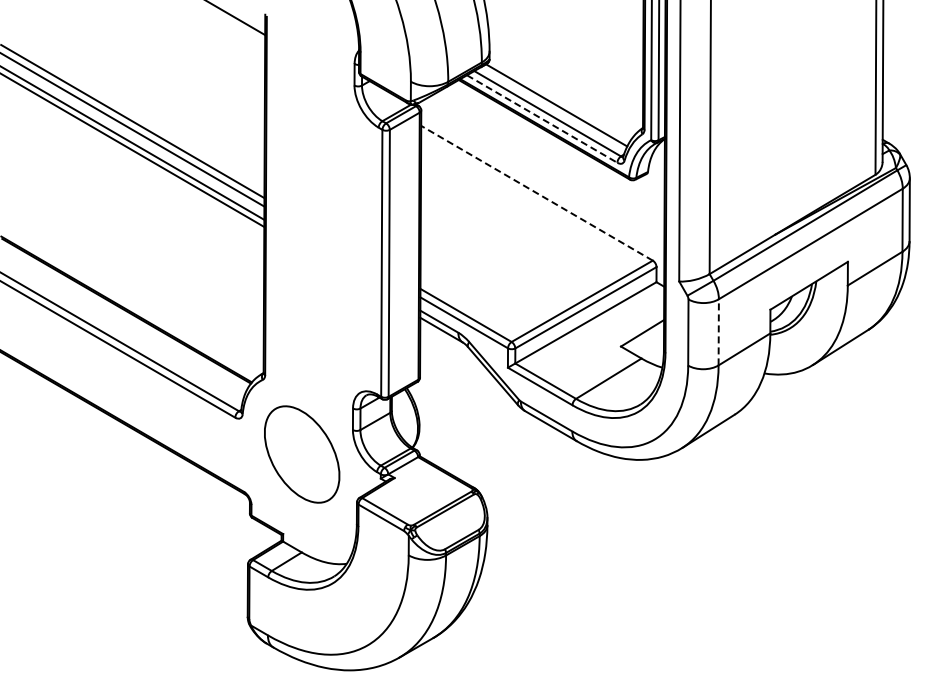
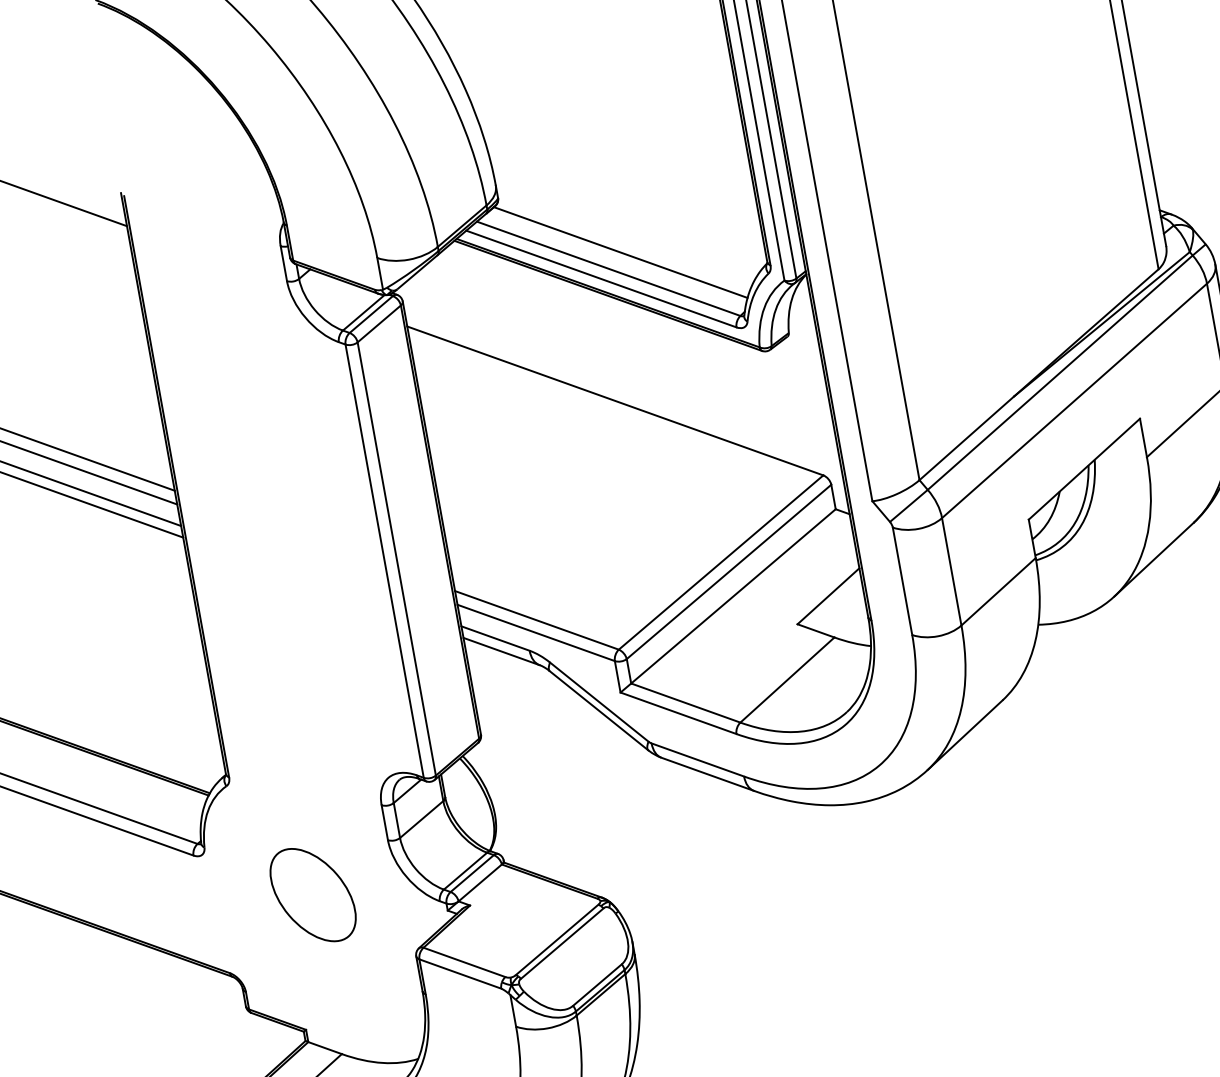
line: (542, 119) -> (601, 279), dashed -> solid
line: (537, 193) -> (616, 401), dashed -> solid
line: (718, 331) -> (951, 570), dashed -> solid
part: (302, 454) -> (313, 895), size x0.62

